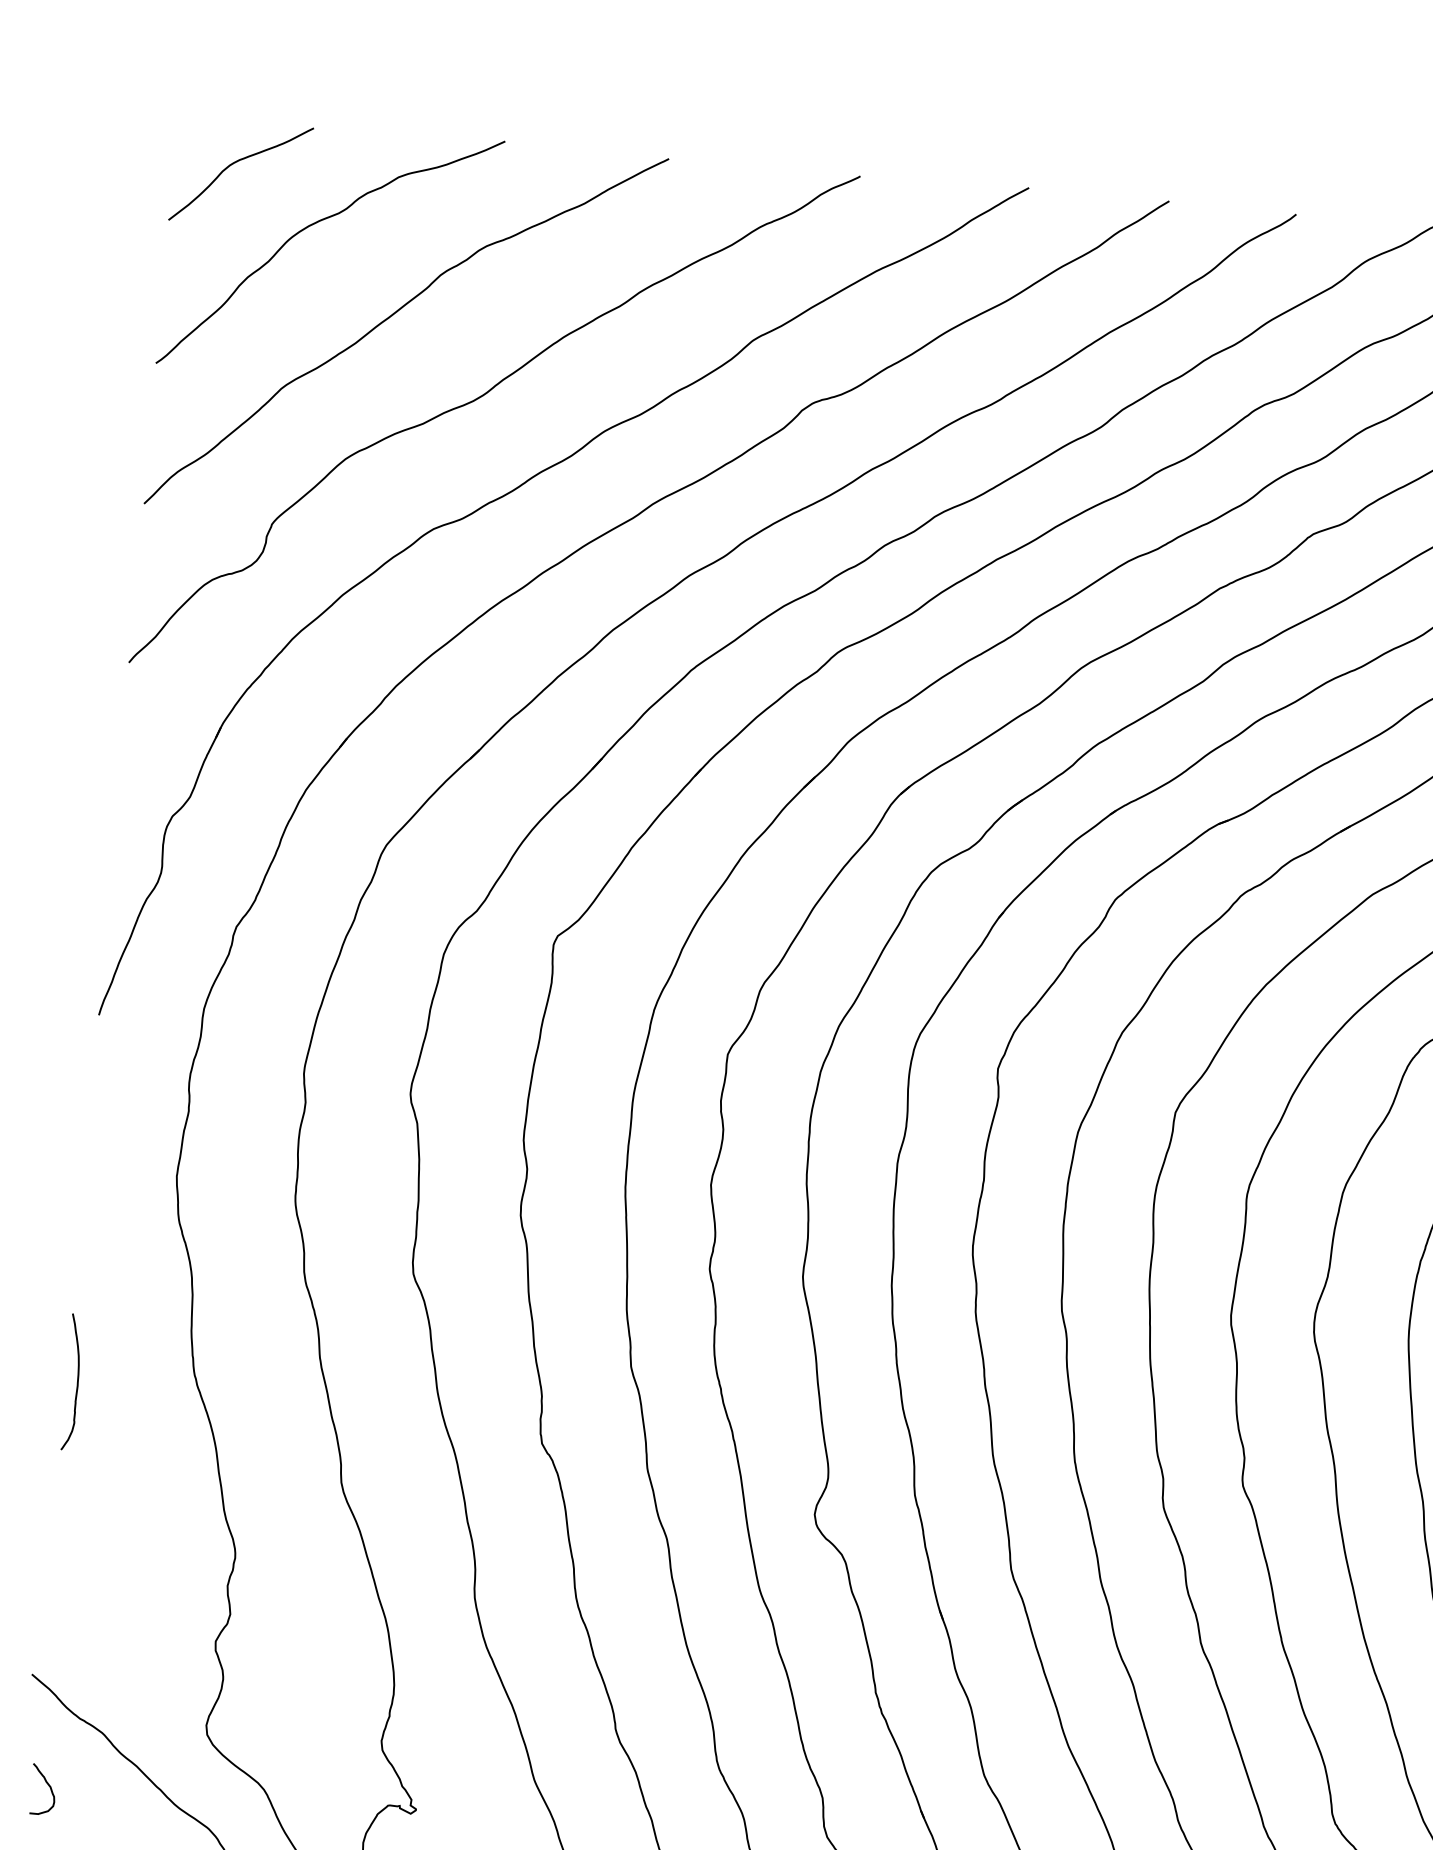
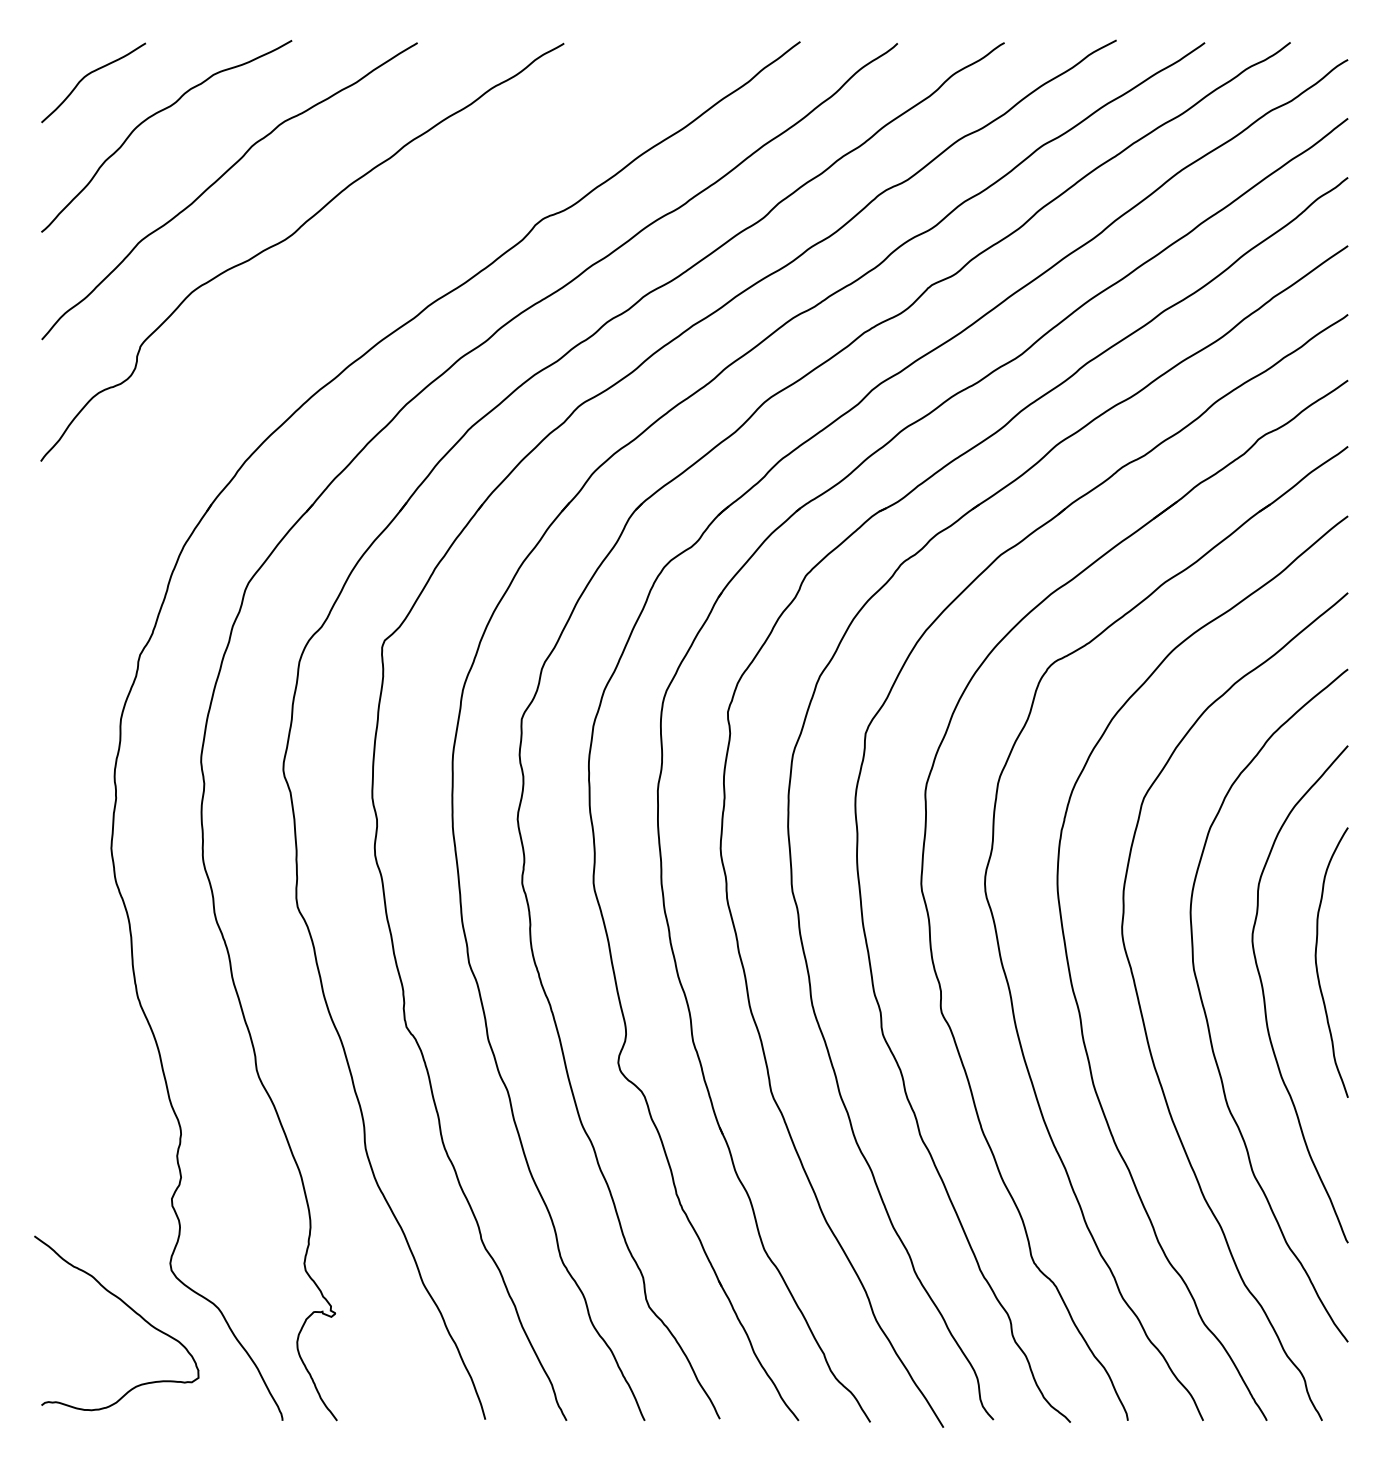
part: (505, 496) -> (315, 310), removed
curve: (77, 1382) -> (49, 1011), removed
curve: (47, 1785) -> (53, 1319), removed

